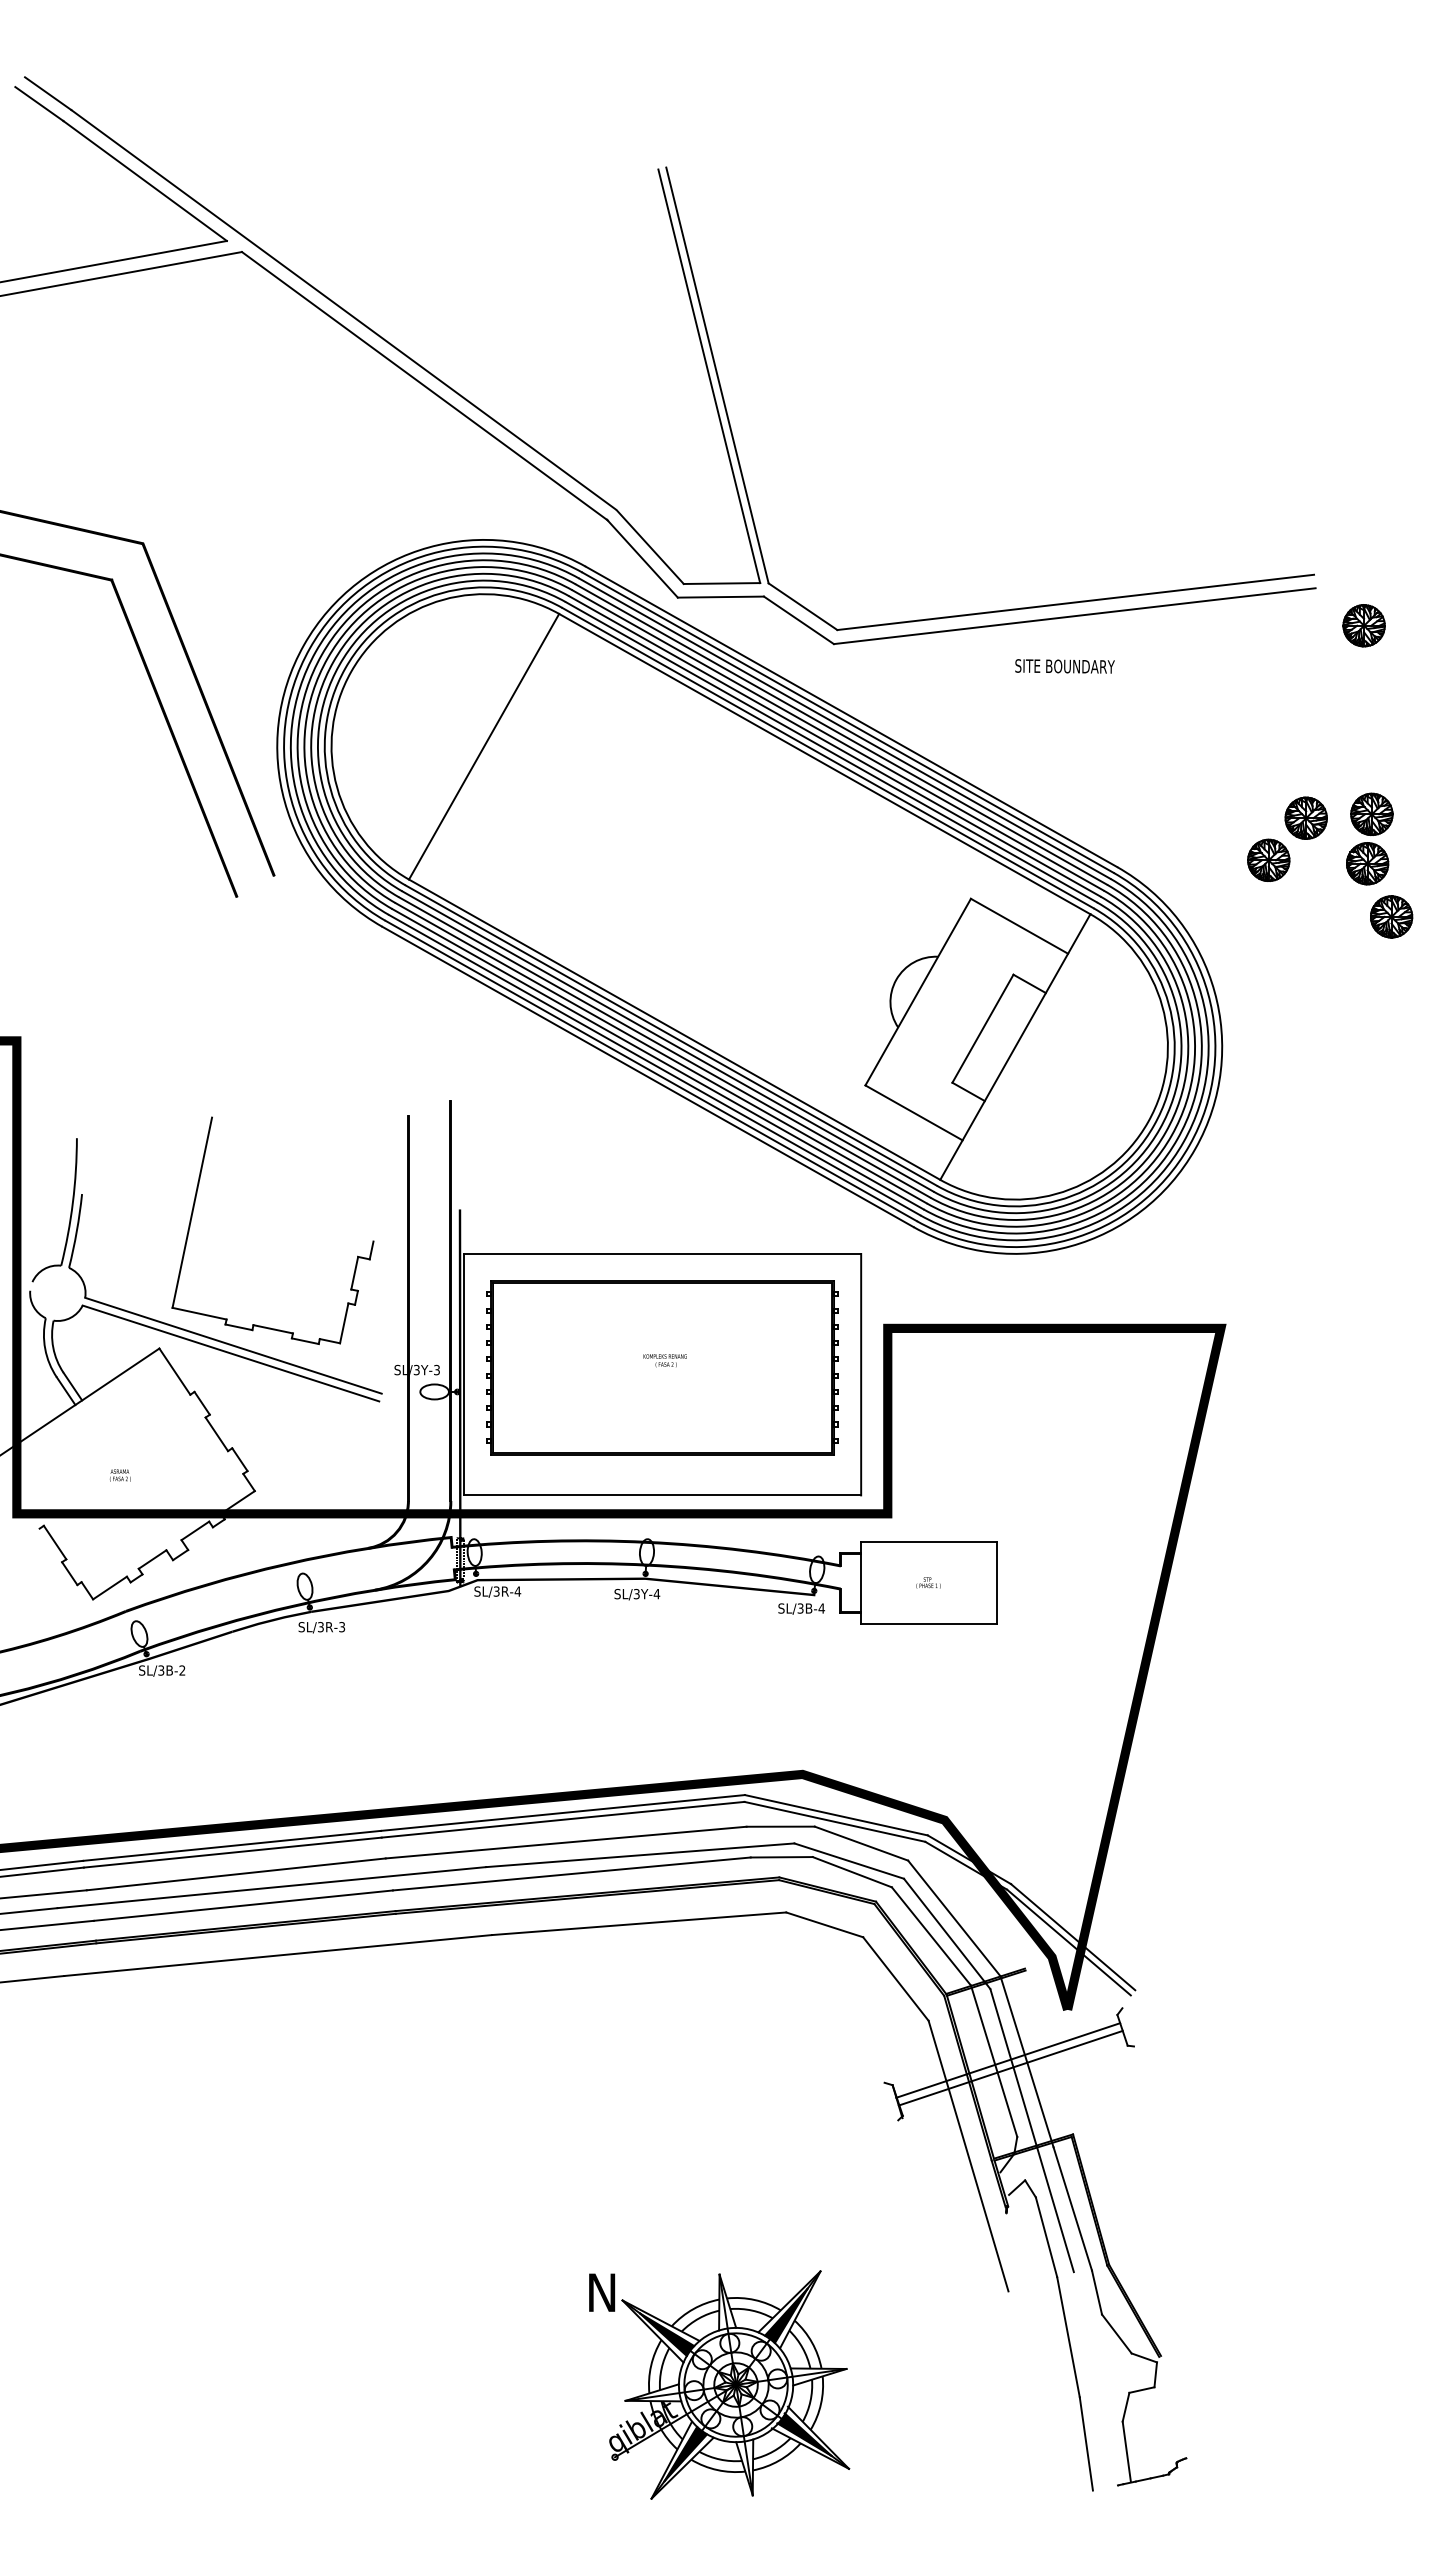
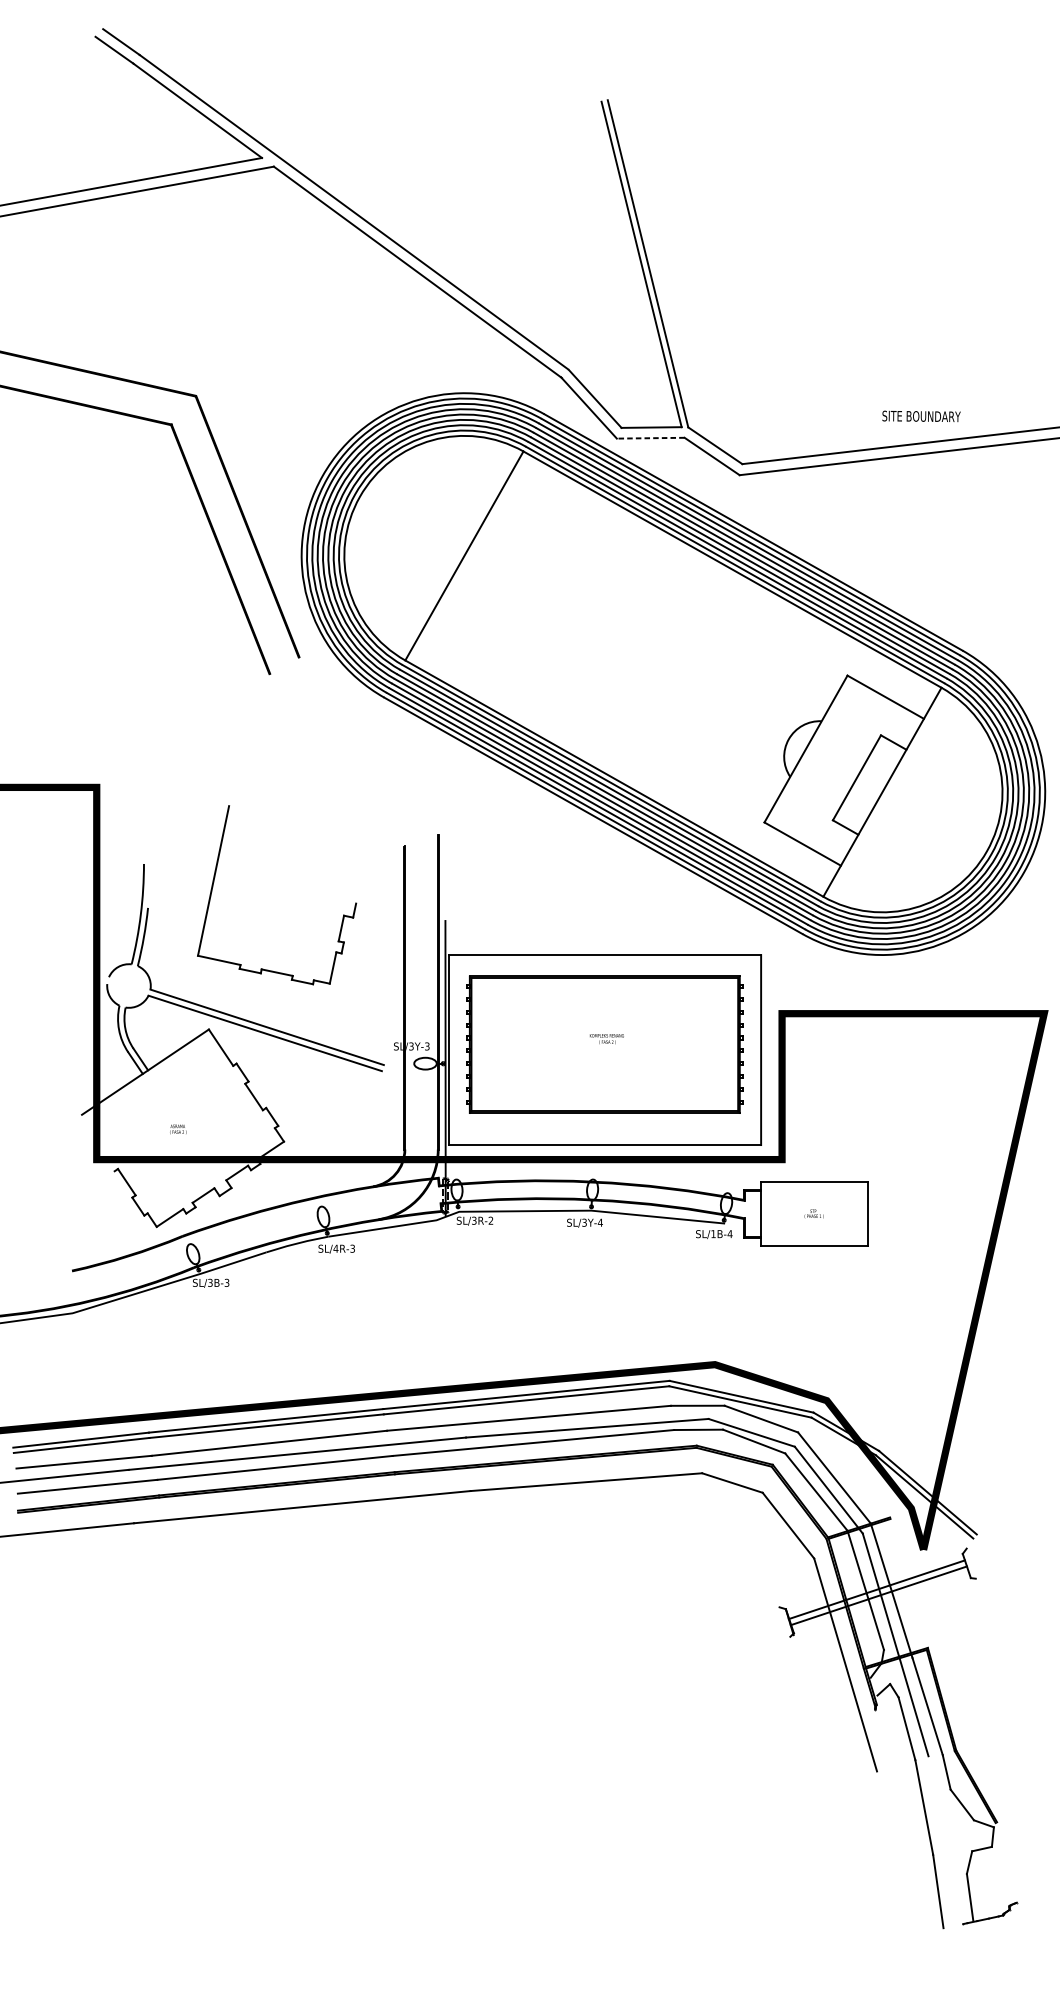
line: (720, 597) -> (650, 438), solid -> dashed
text: (1064, 666) -> (921, 416), moved
part: (193, 1213) -> (214, 881), moved
text: (517, 1591) -> (490, 1220), SL/3R-4 -> SL/3R-2
text: (800, 1608) -> (713, 1234), SL/3B-4 -> SL/1B-4
text: (320, 1627) -> (335, 1249), SL/3R-3 -> SL/4R-3
text: (182, 1670) -> (227, 1282), SL/3B-2 -> SL/3B-3
part: (719, 2384) -> (649, 1844), removed

